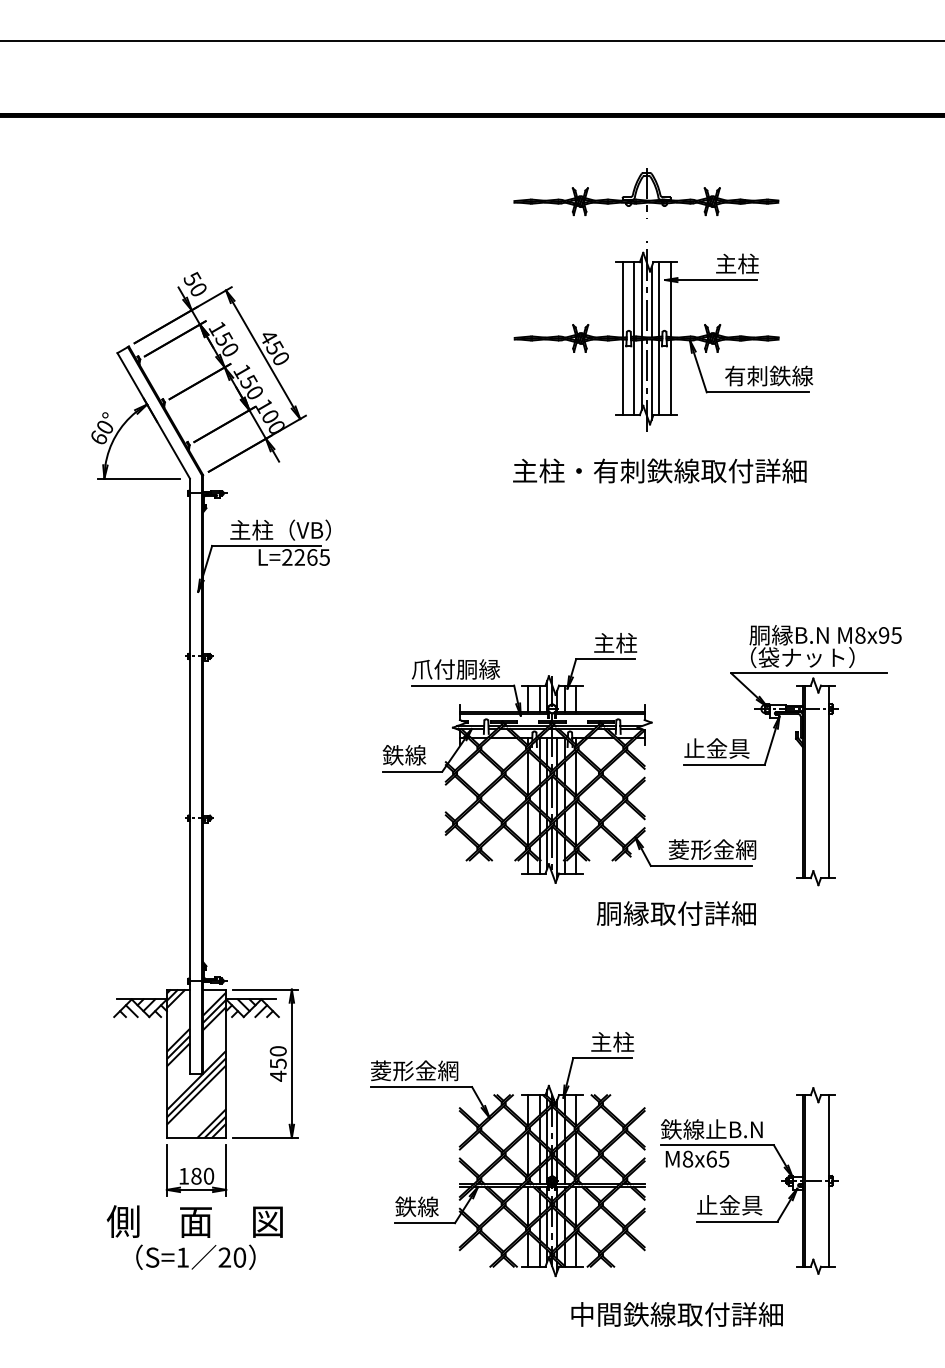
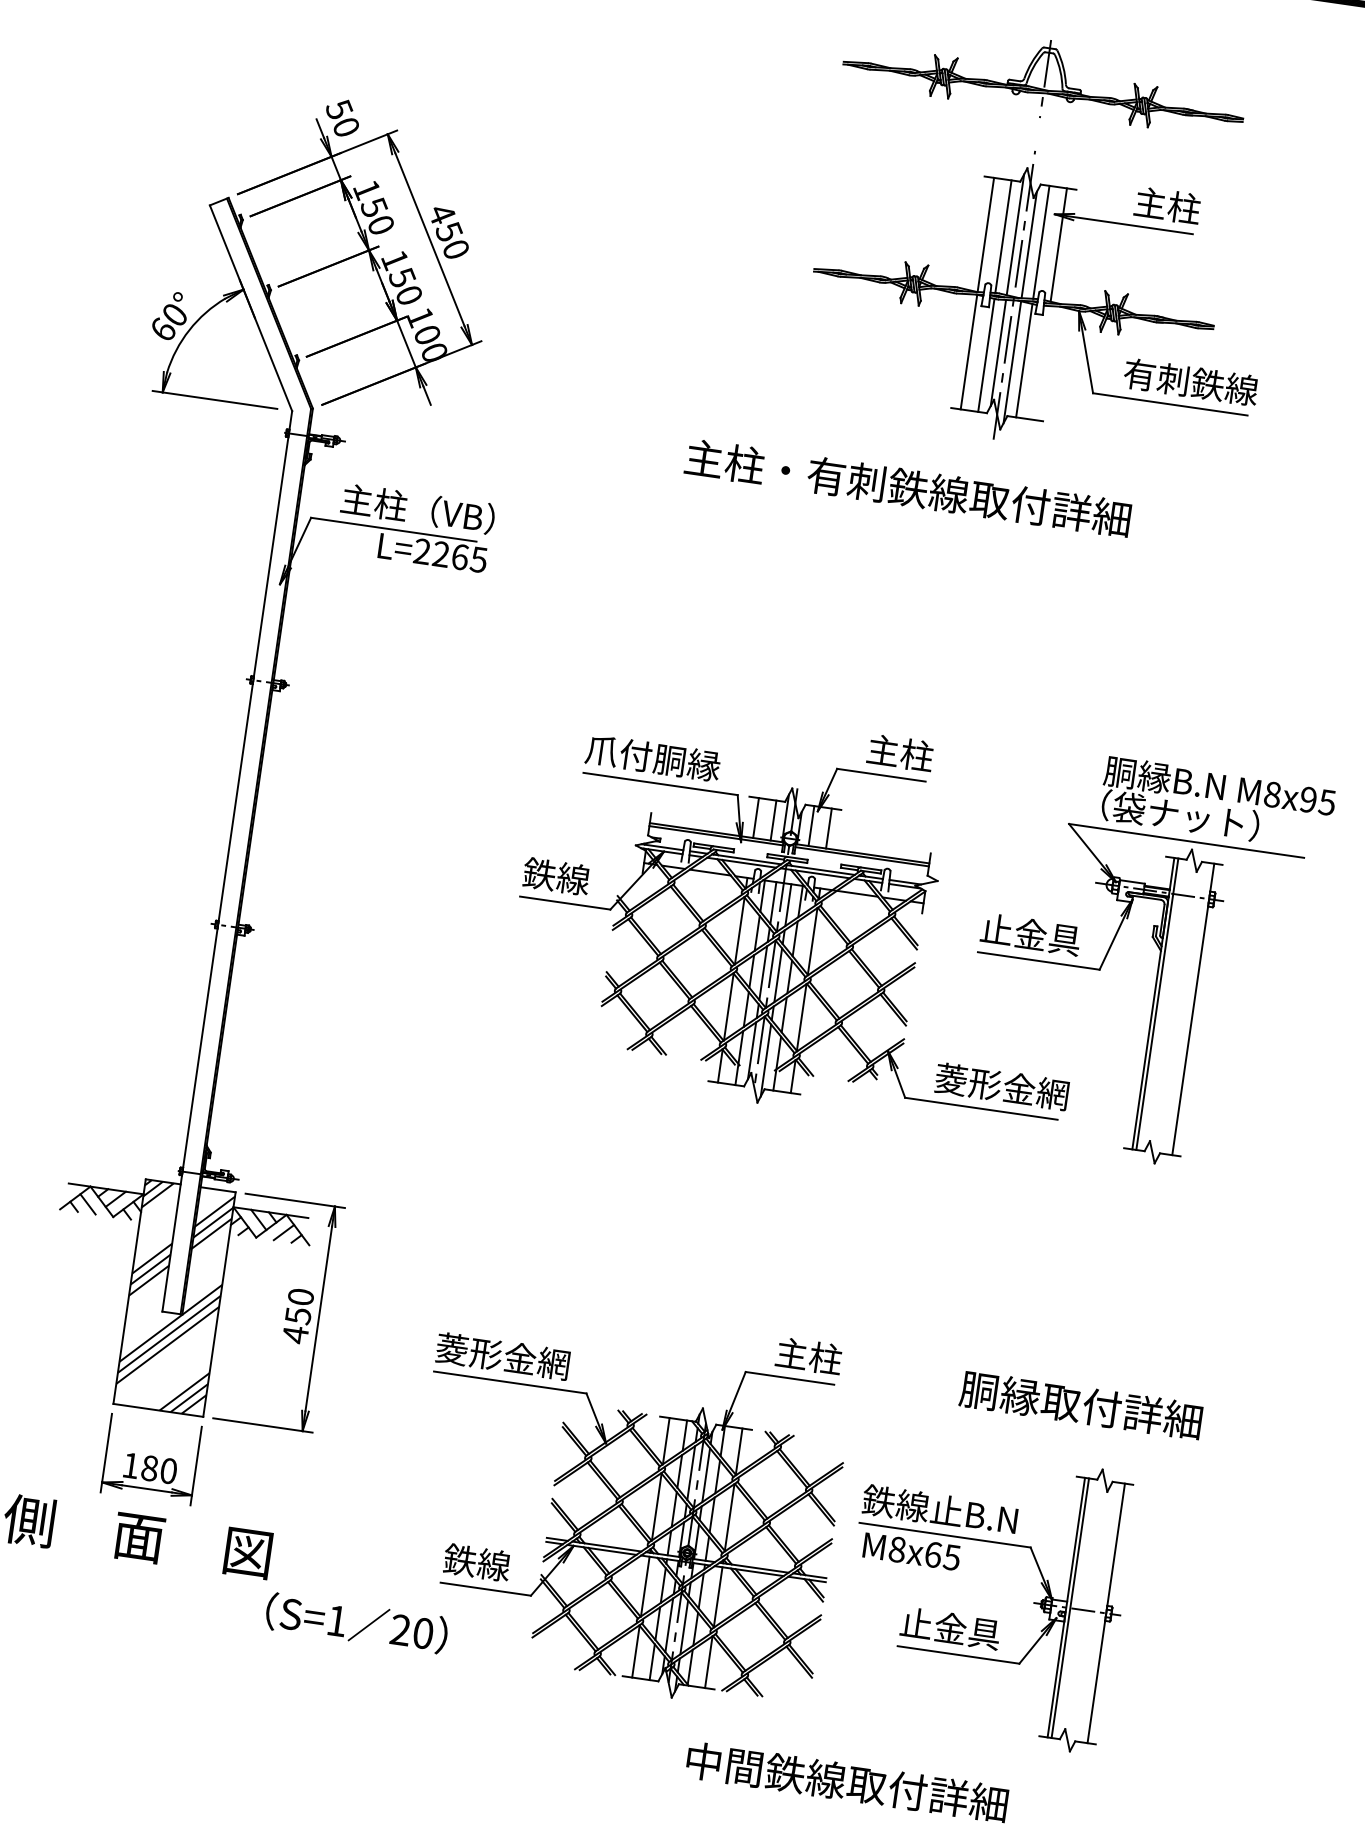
line: (670, 377) -> (1041, 362), removed
text: (659, 470) -> (907, 487), moved
text: (676, 913) -> (1081, 1405), moved
text: (195, 1256) -> (356, 1622), moved

